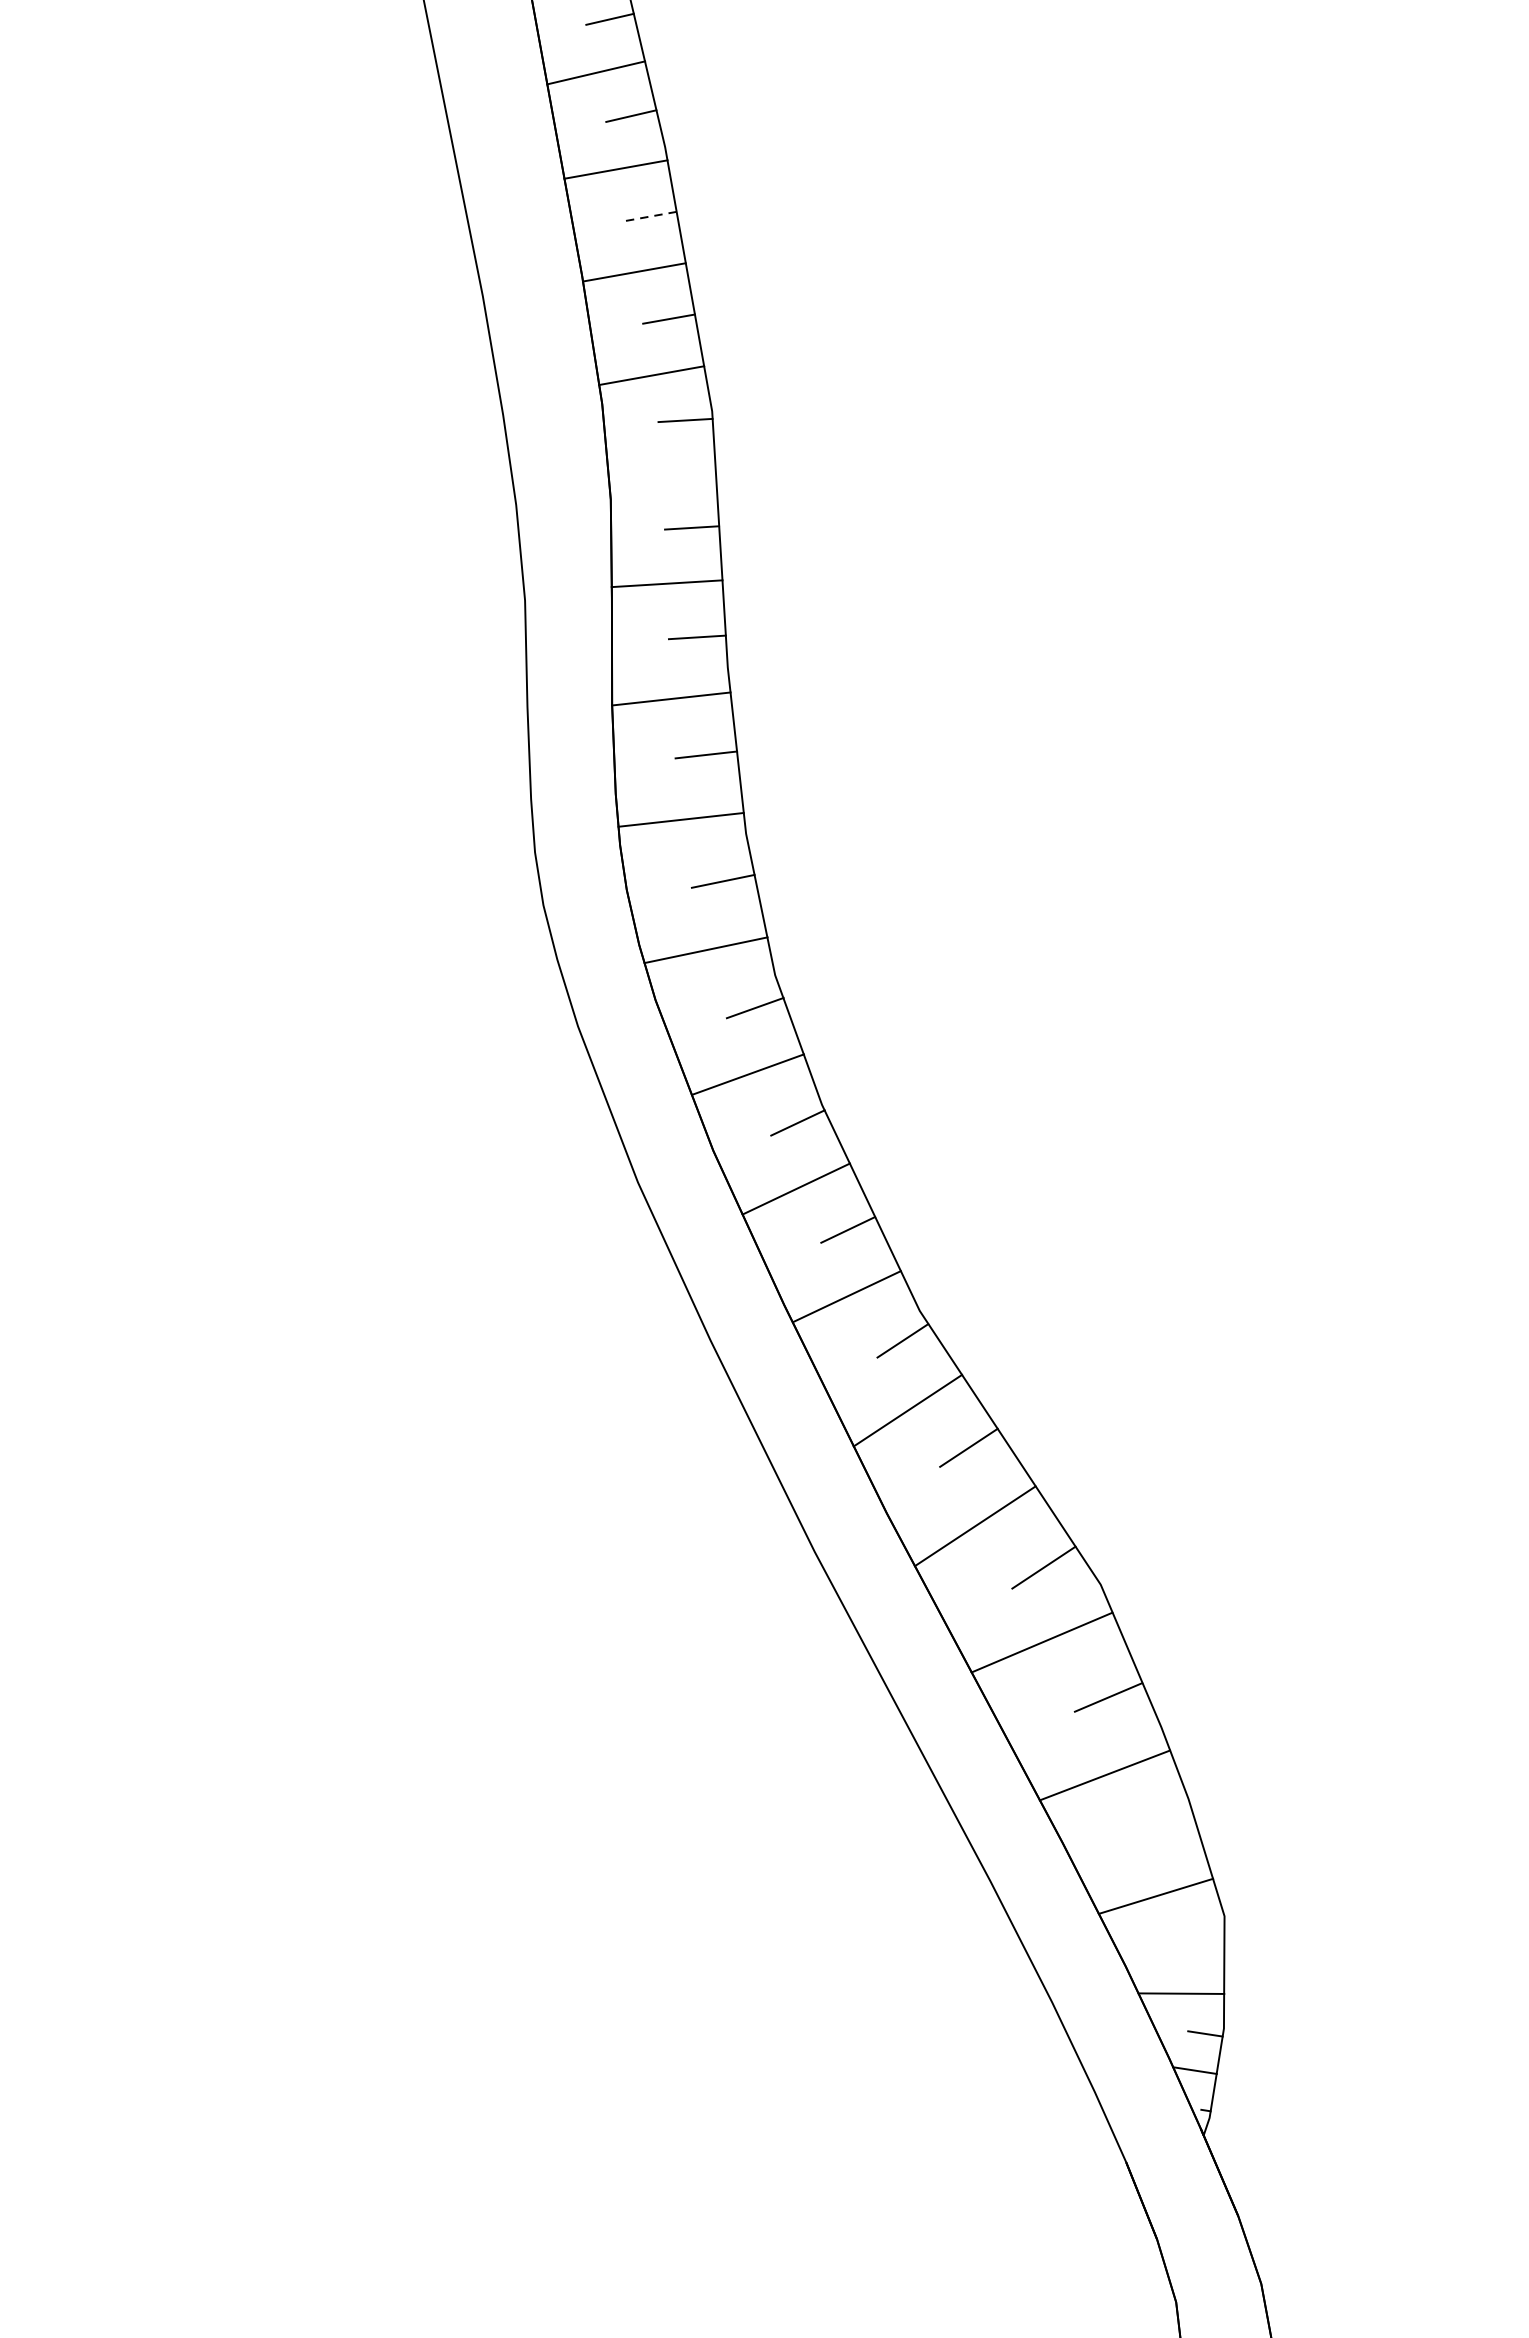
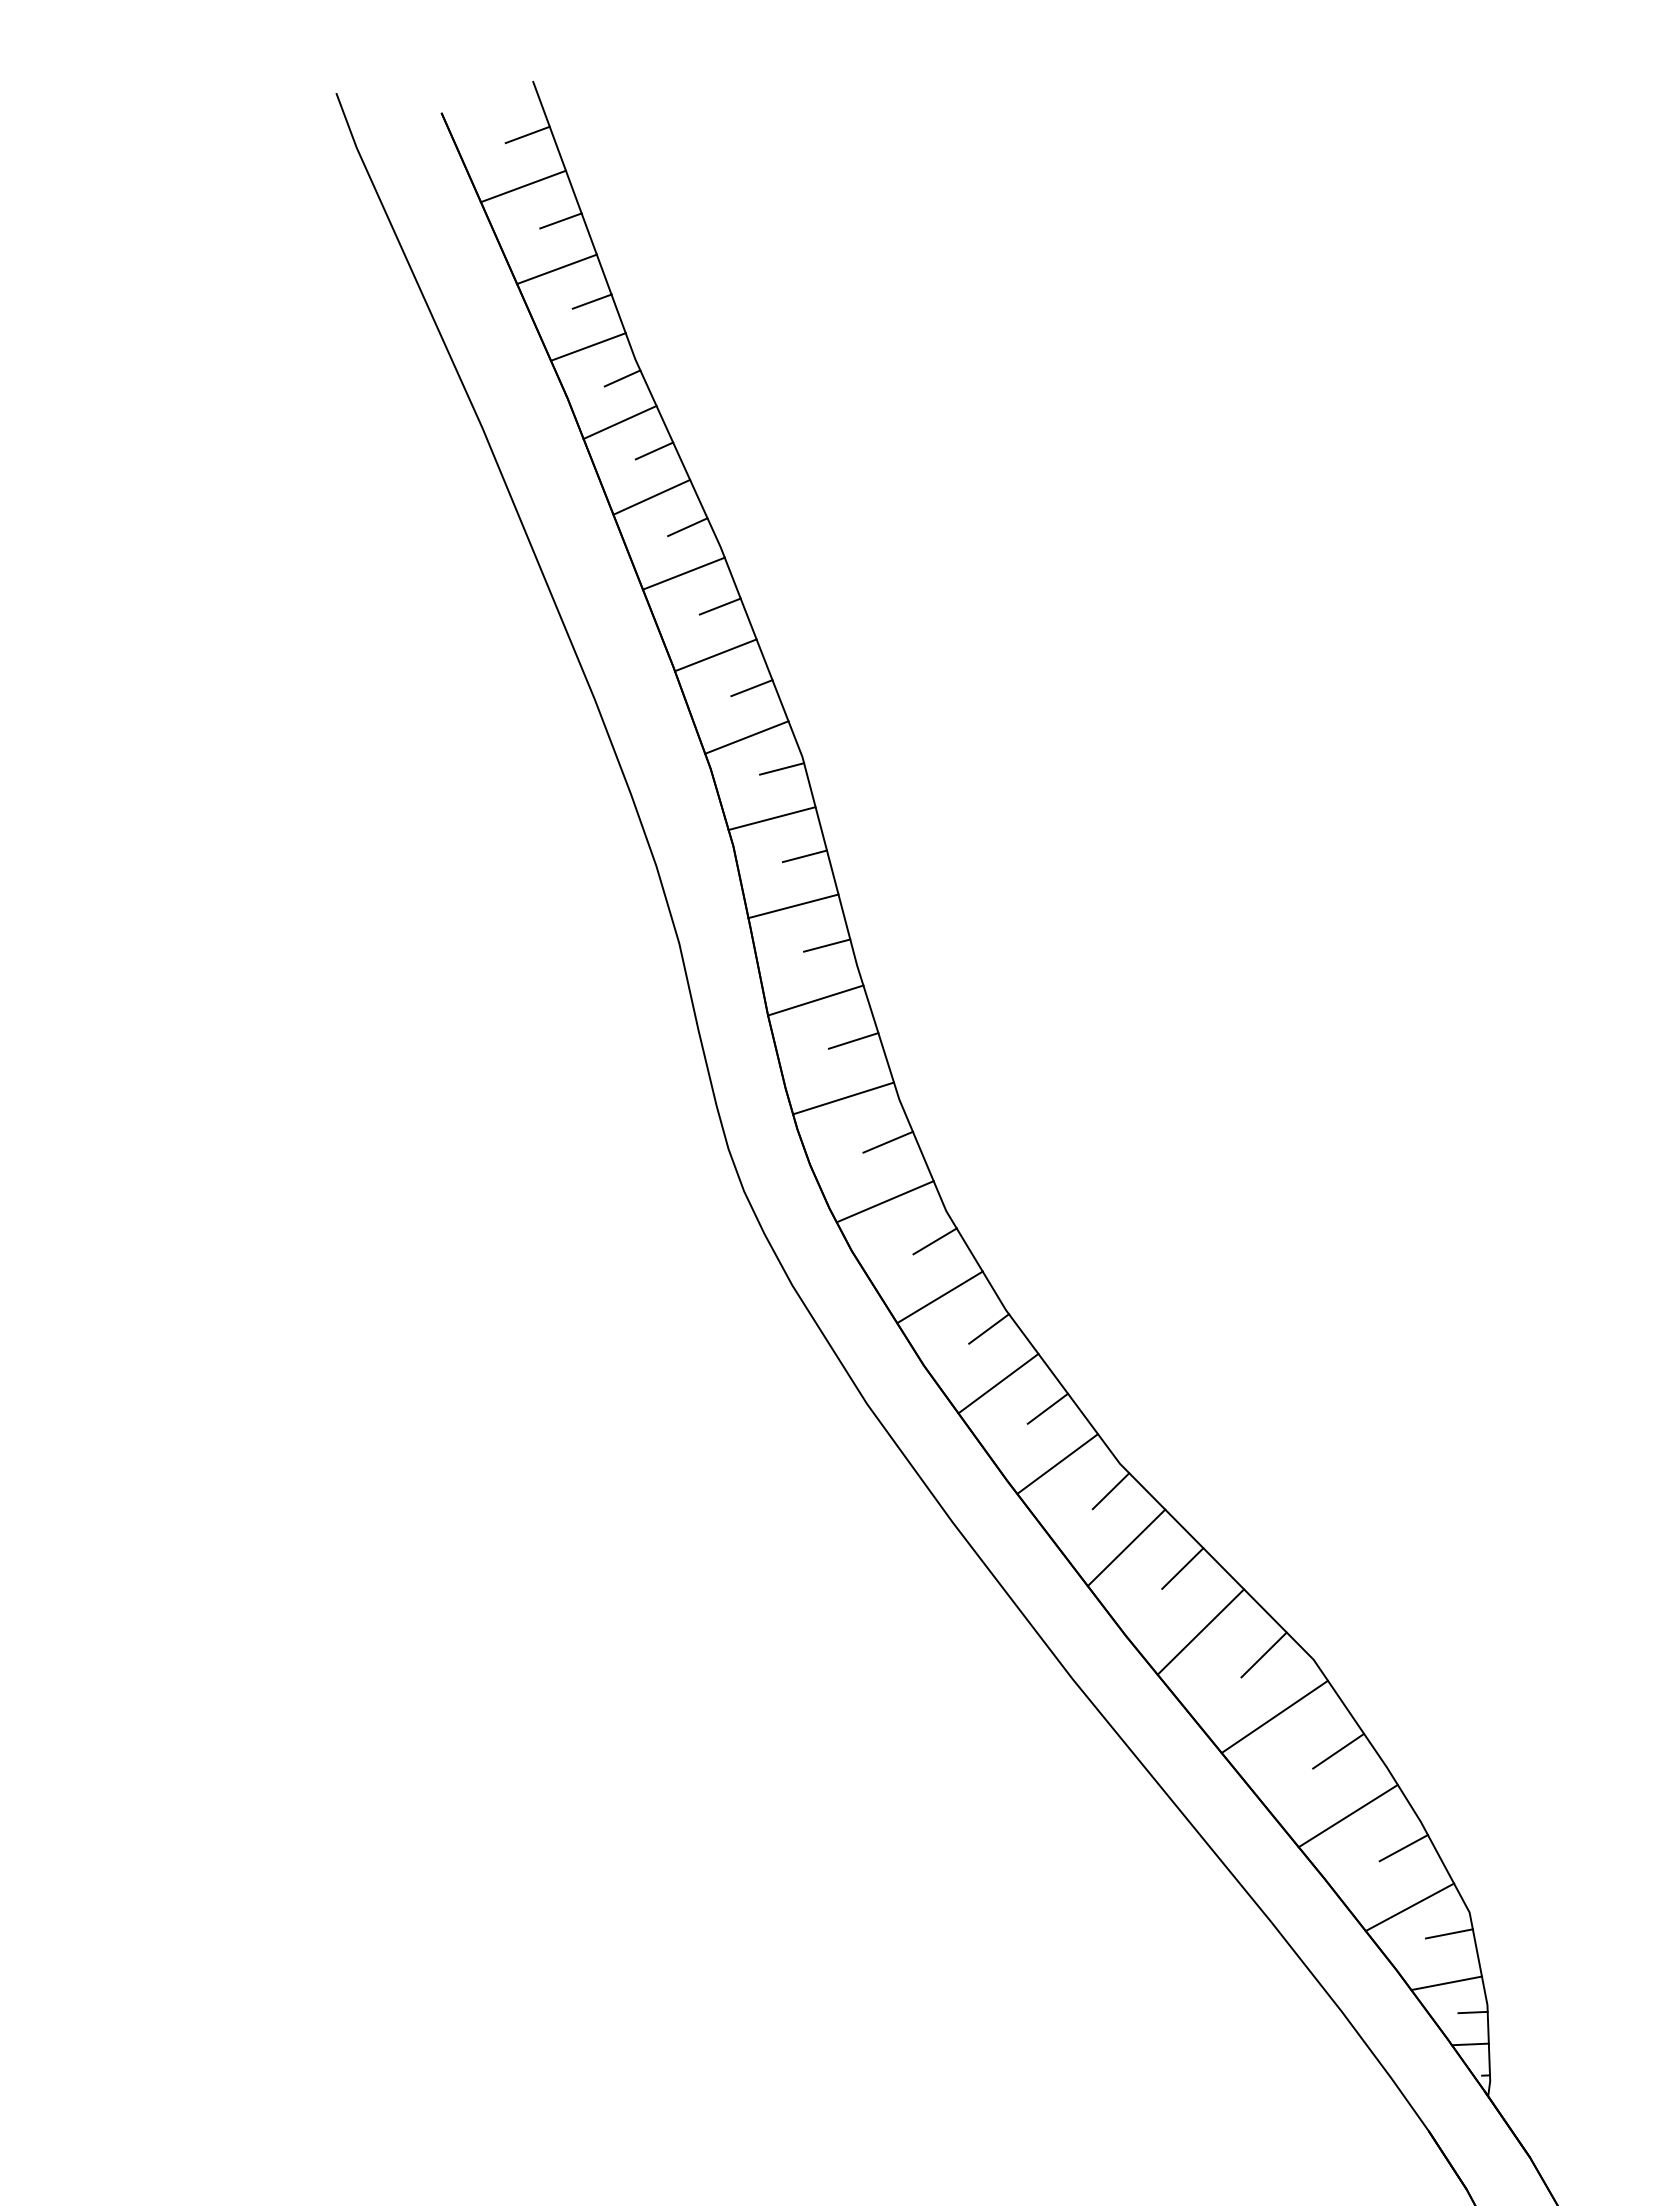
line: (651, 216) -> (720, 606), dashed -> solid
line: (661, 475) -> (771, 818), added
line: (1162, 1826) -> (1403, 1848), added
line: (1194, 1935) -> (1448, 1933), added

